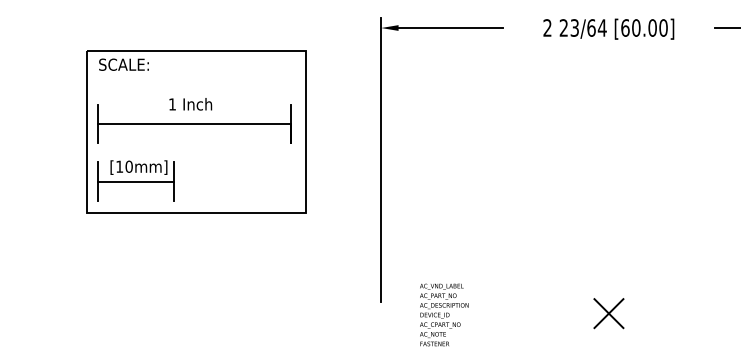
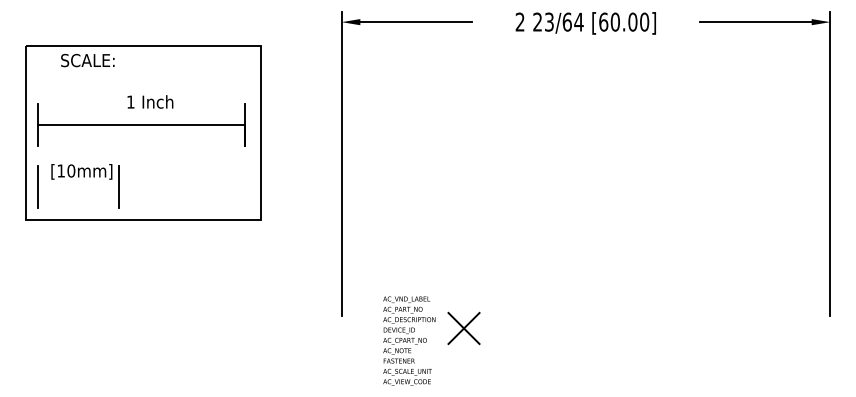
text: (123, 64) -> (87, 60), moved
text: (190, 103) -> (150, 101), moved
line: (135, 181) -> (78, 186), removed
part: (608, 313) -> (463, 328), moved

